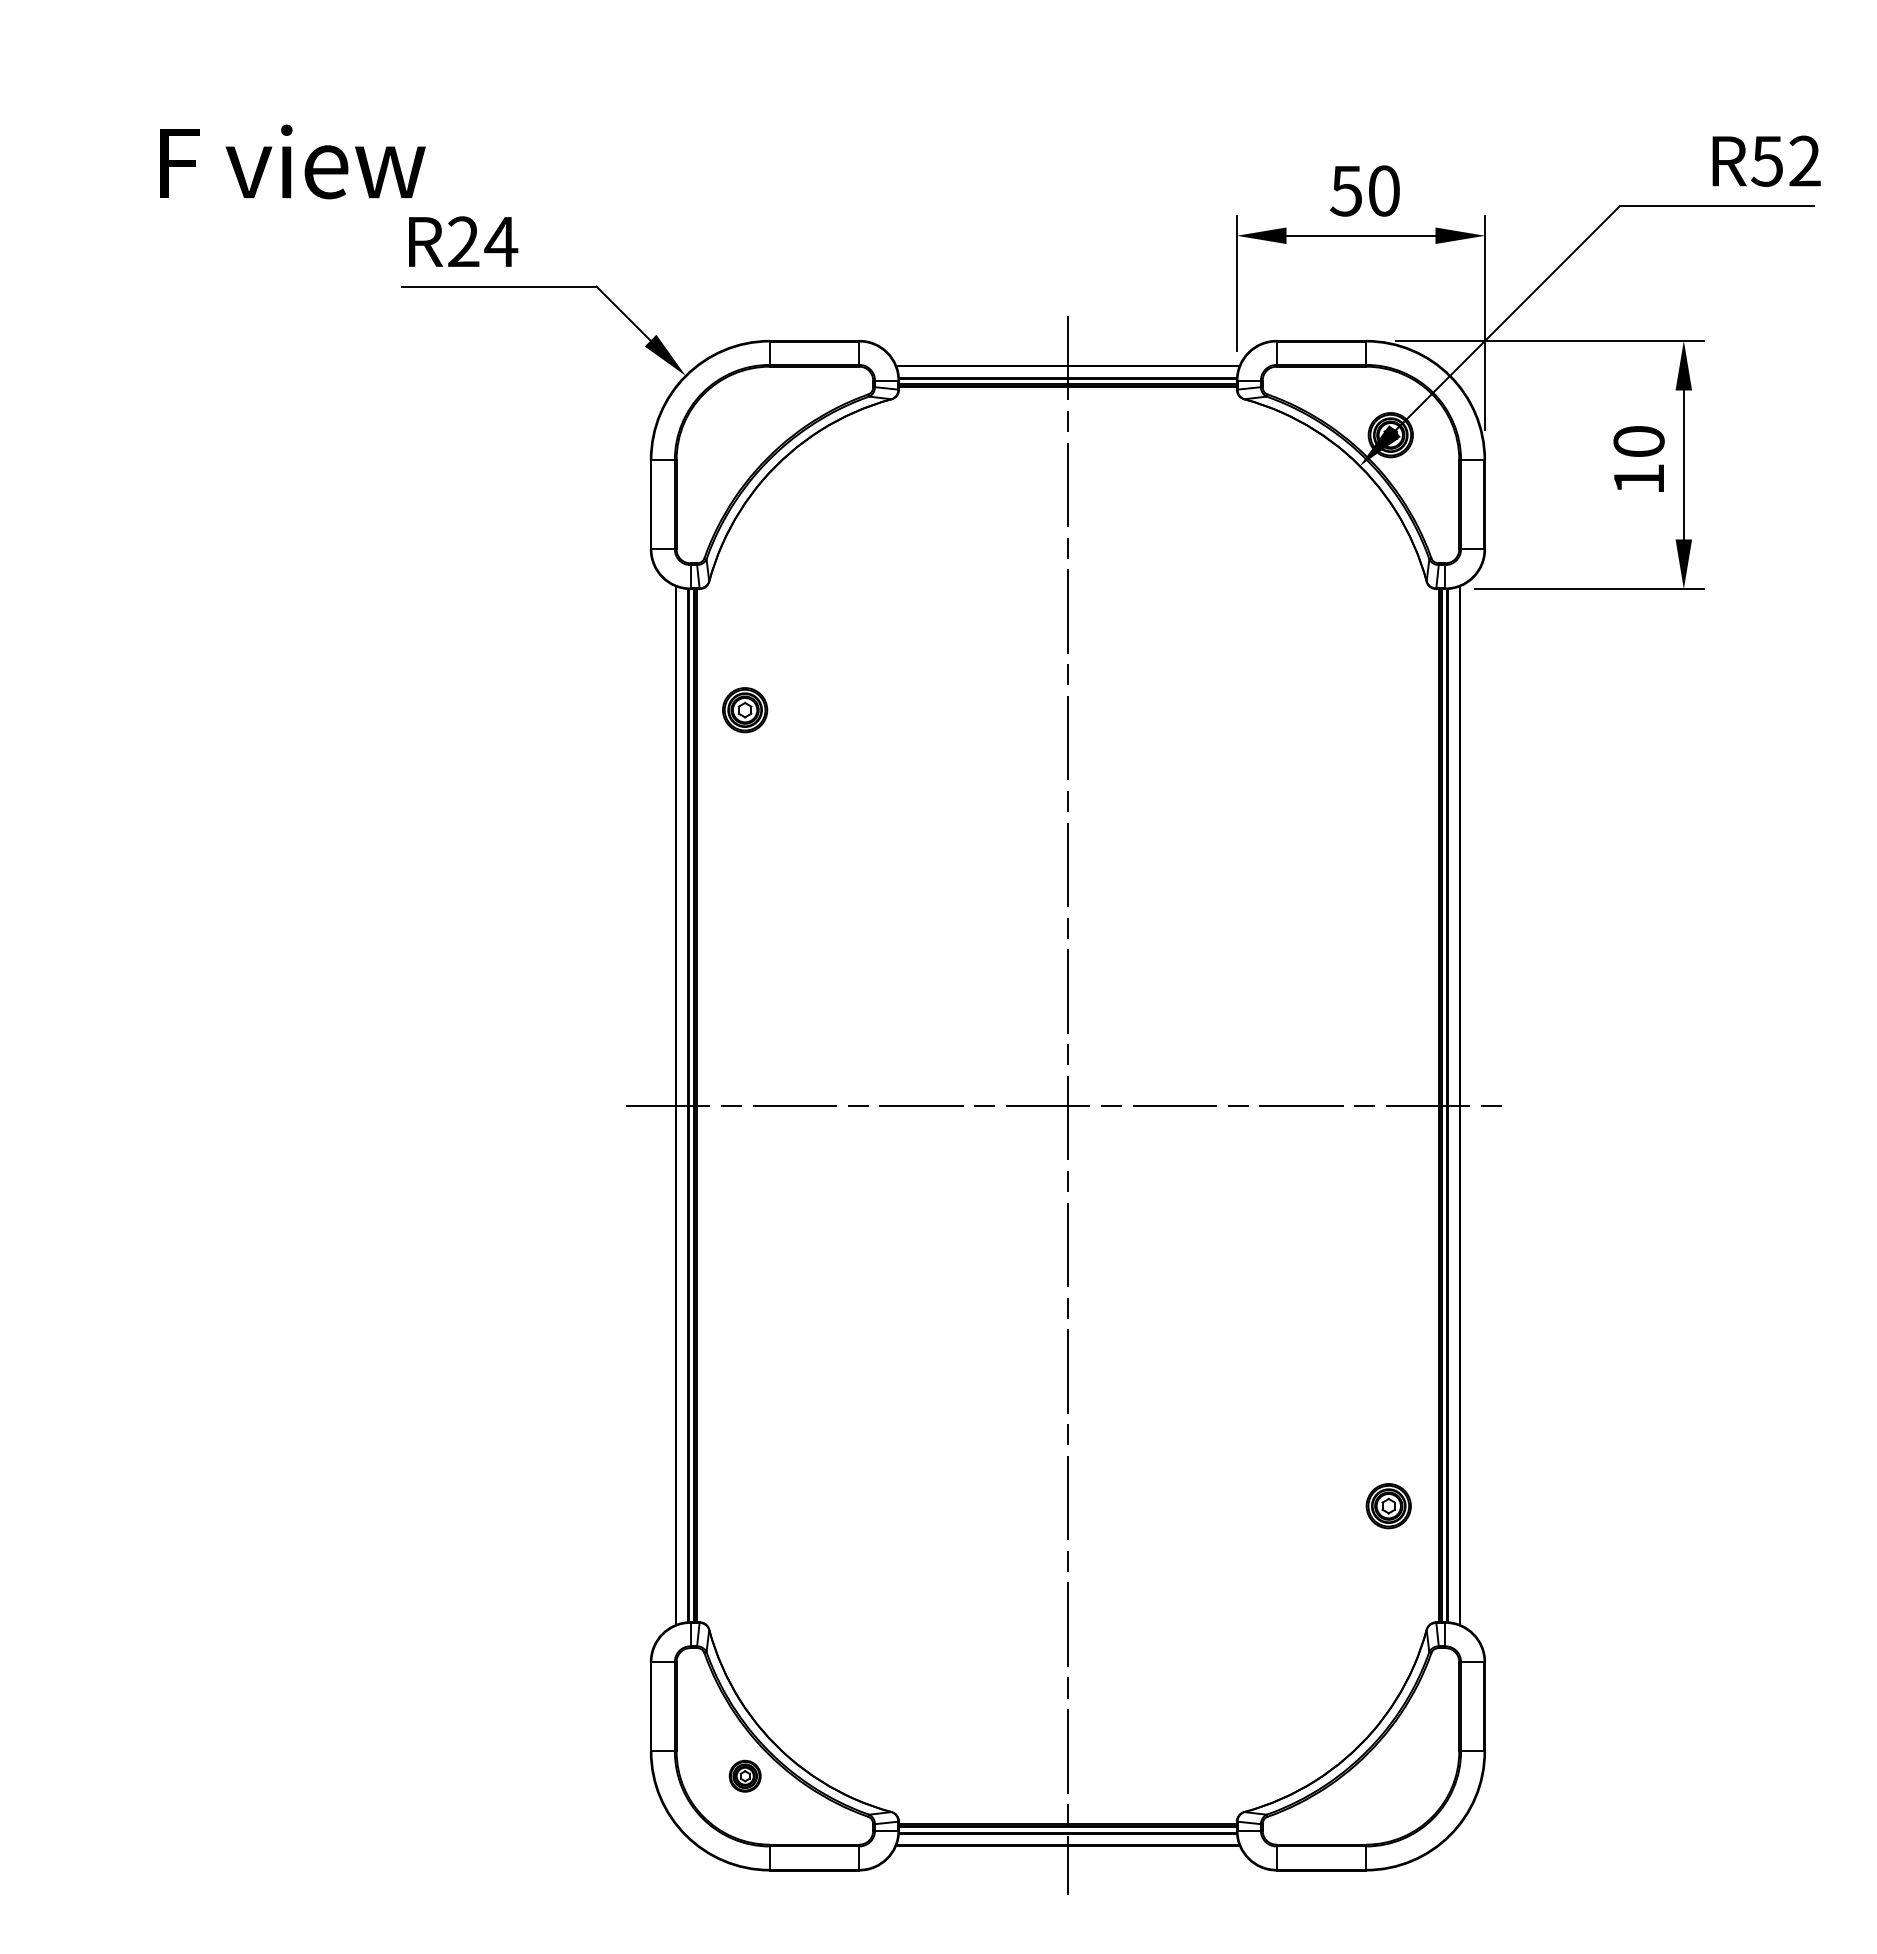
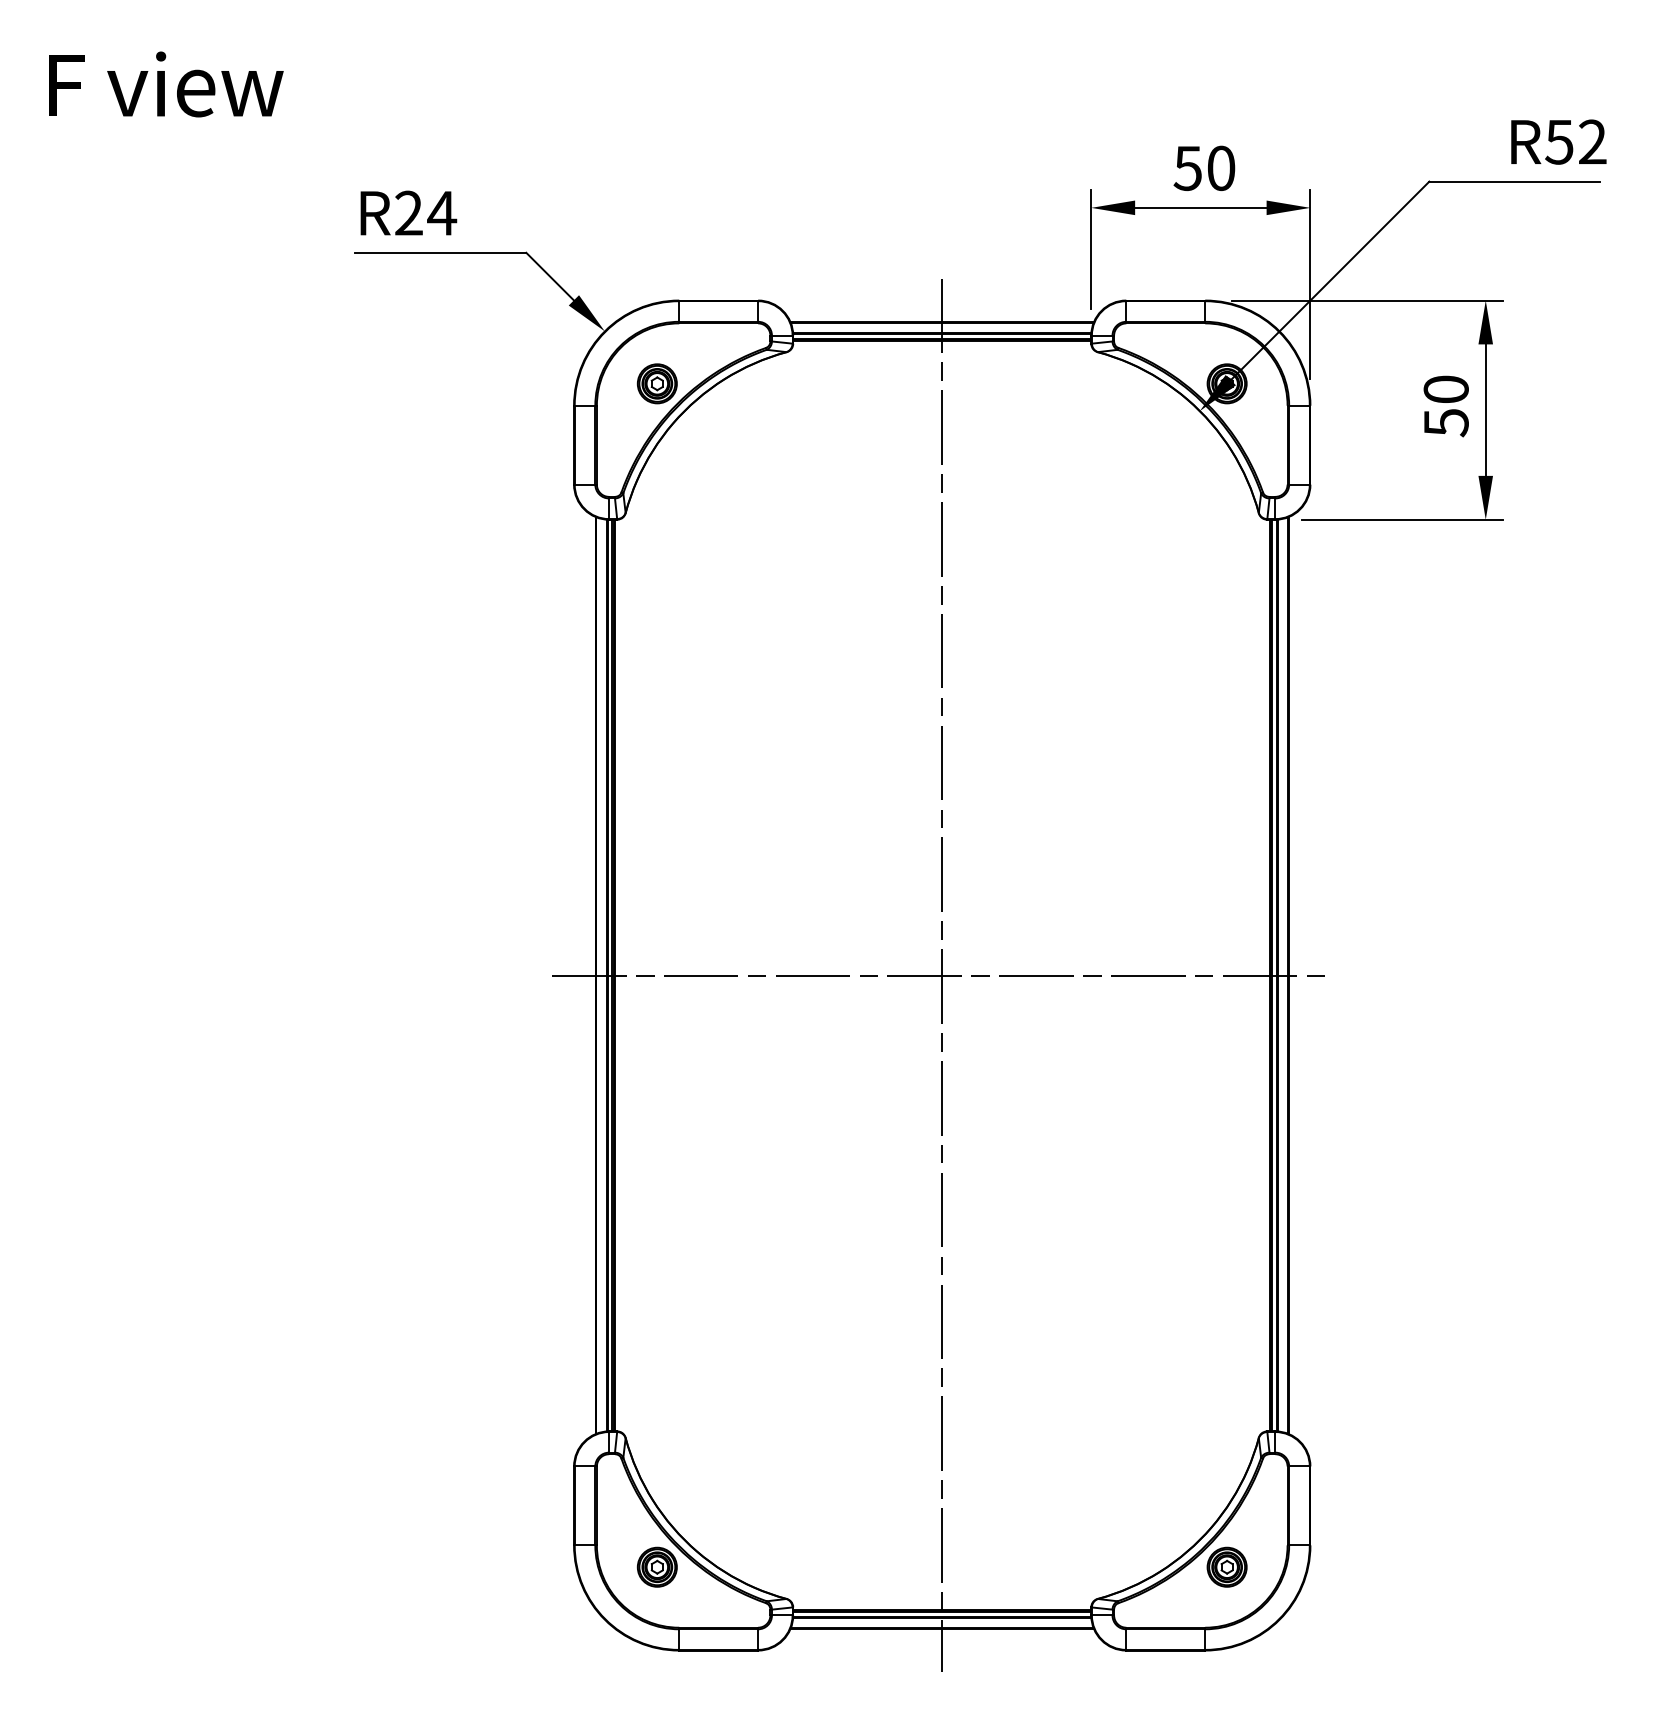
text: (292, 161) -> (166, 84), moved
text: (1639, 479) -> (1446, 422), 10 -> 50
part: (745, 710) -> (657, 384), moved
part: (1388, 1506) -> (1226, 1567), moved
part: (745, 1776) -> (657, 1567), size x1.43

